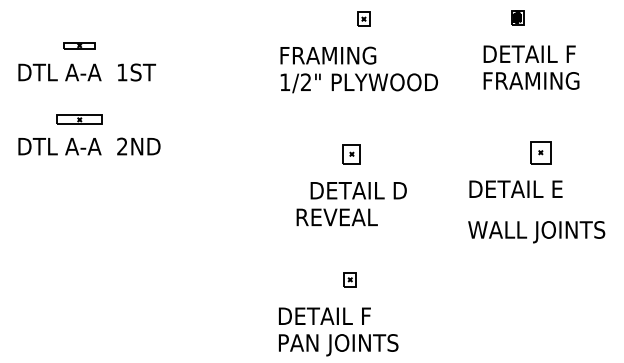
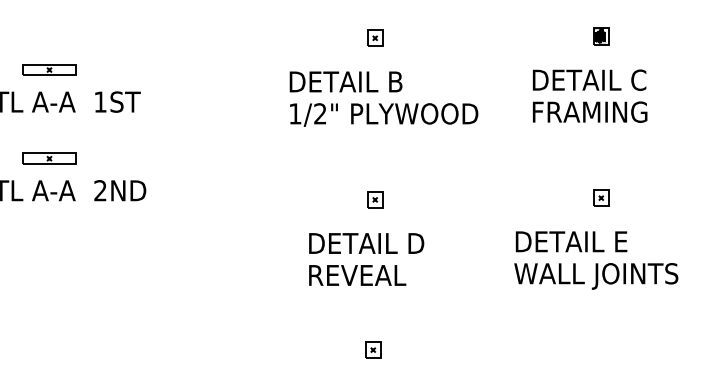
part: (517, 17) -> (600, 36), moved
part: (363, 18) -> (374, 37), moved
part: (79, 45) -> (49, 69), size x1.43
text: (571, 54) -> (637, 80), DETAIL F -> DETAIL C
text: (329, 55) -> (348, 81), FRAMING -> DETAIL B
part: (540, 152) -> (600, 197), size x0.62
part: (351, 153) -> (374, 199), size x0.71
text: (358, 190) -> (366, 243), moved
text: (536, 232) -> (596, 276), moved

